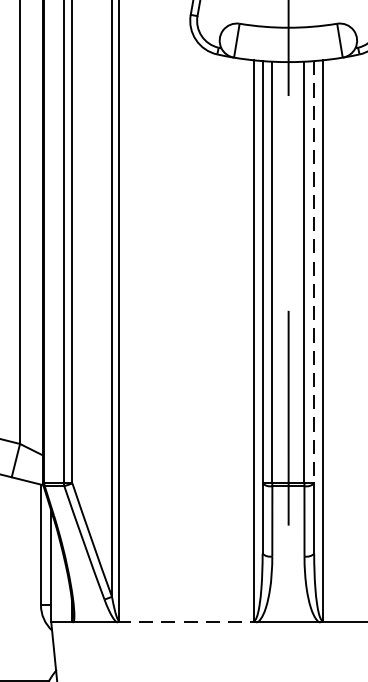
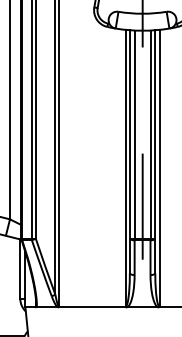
line: (314, 274) -> (155, 135), dashed -> solid
line: (187, 622) -> (92, 307), dashed -> solid

